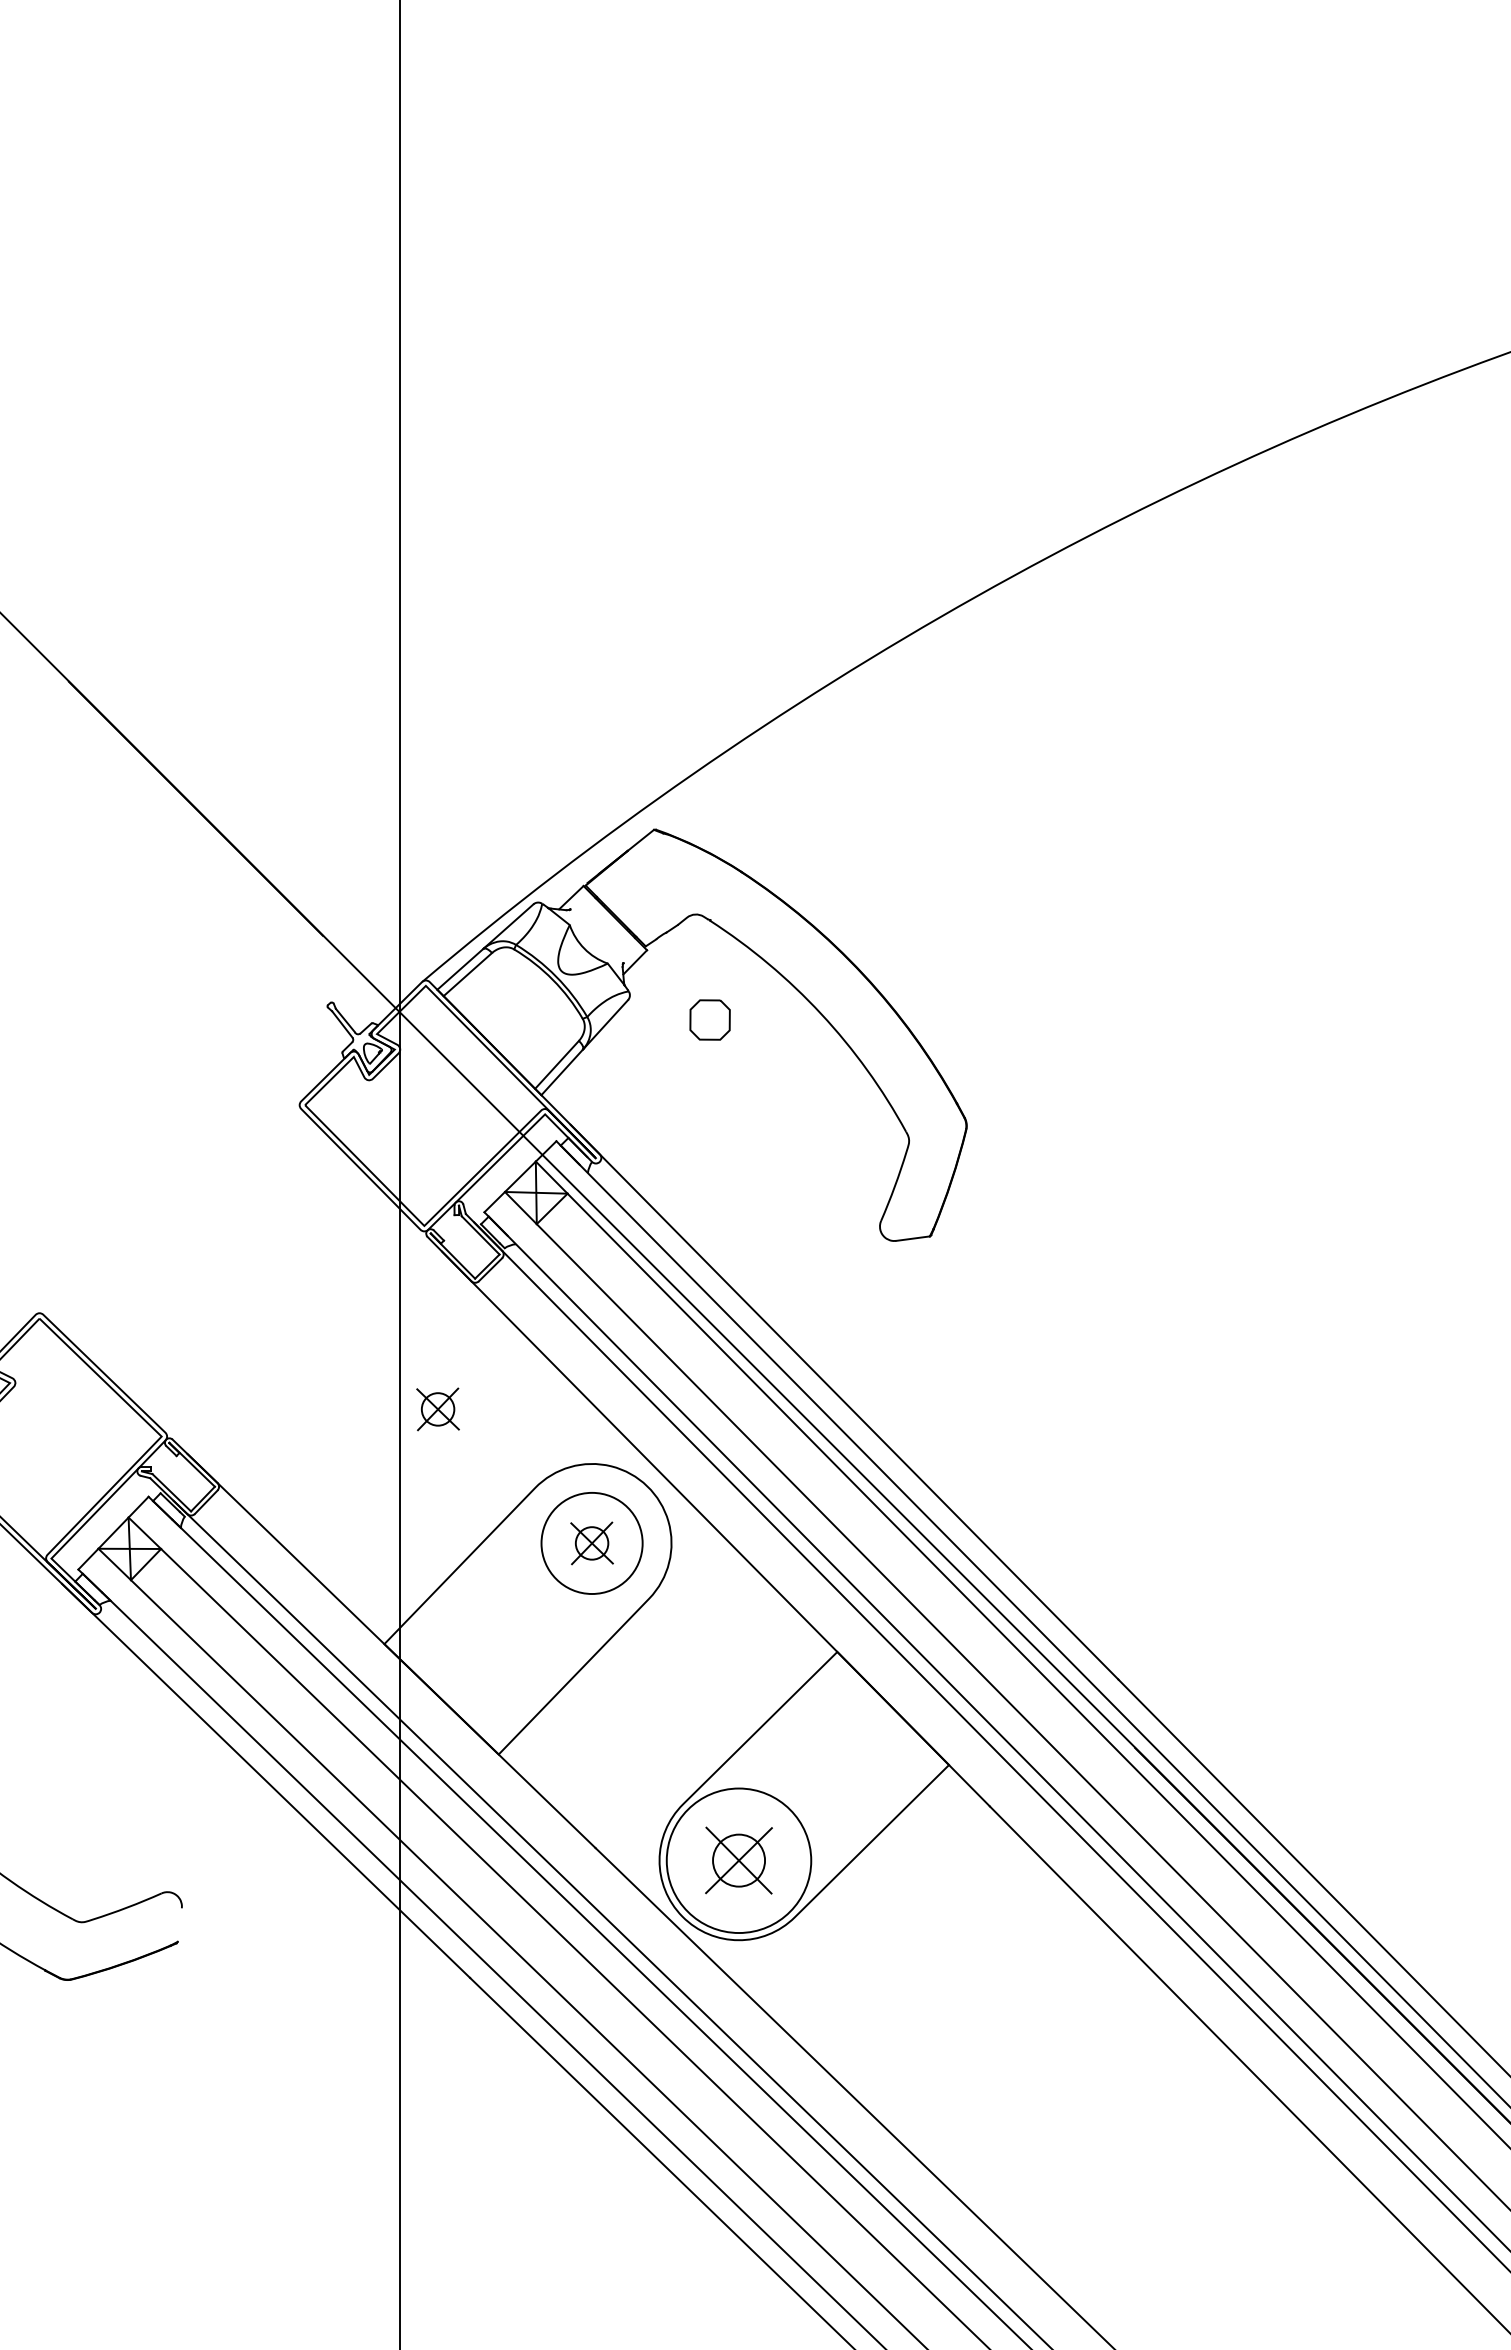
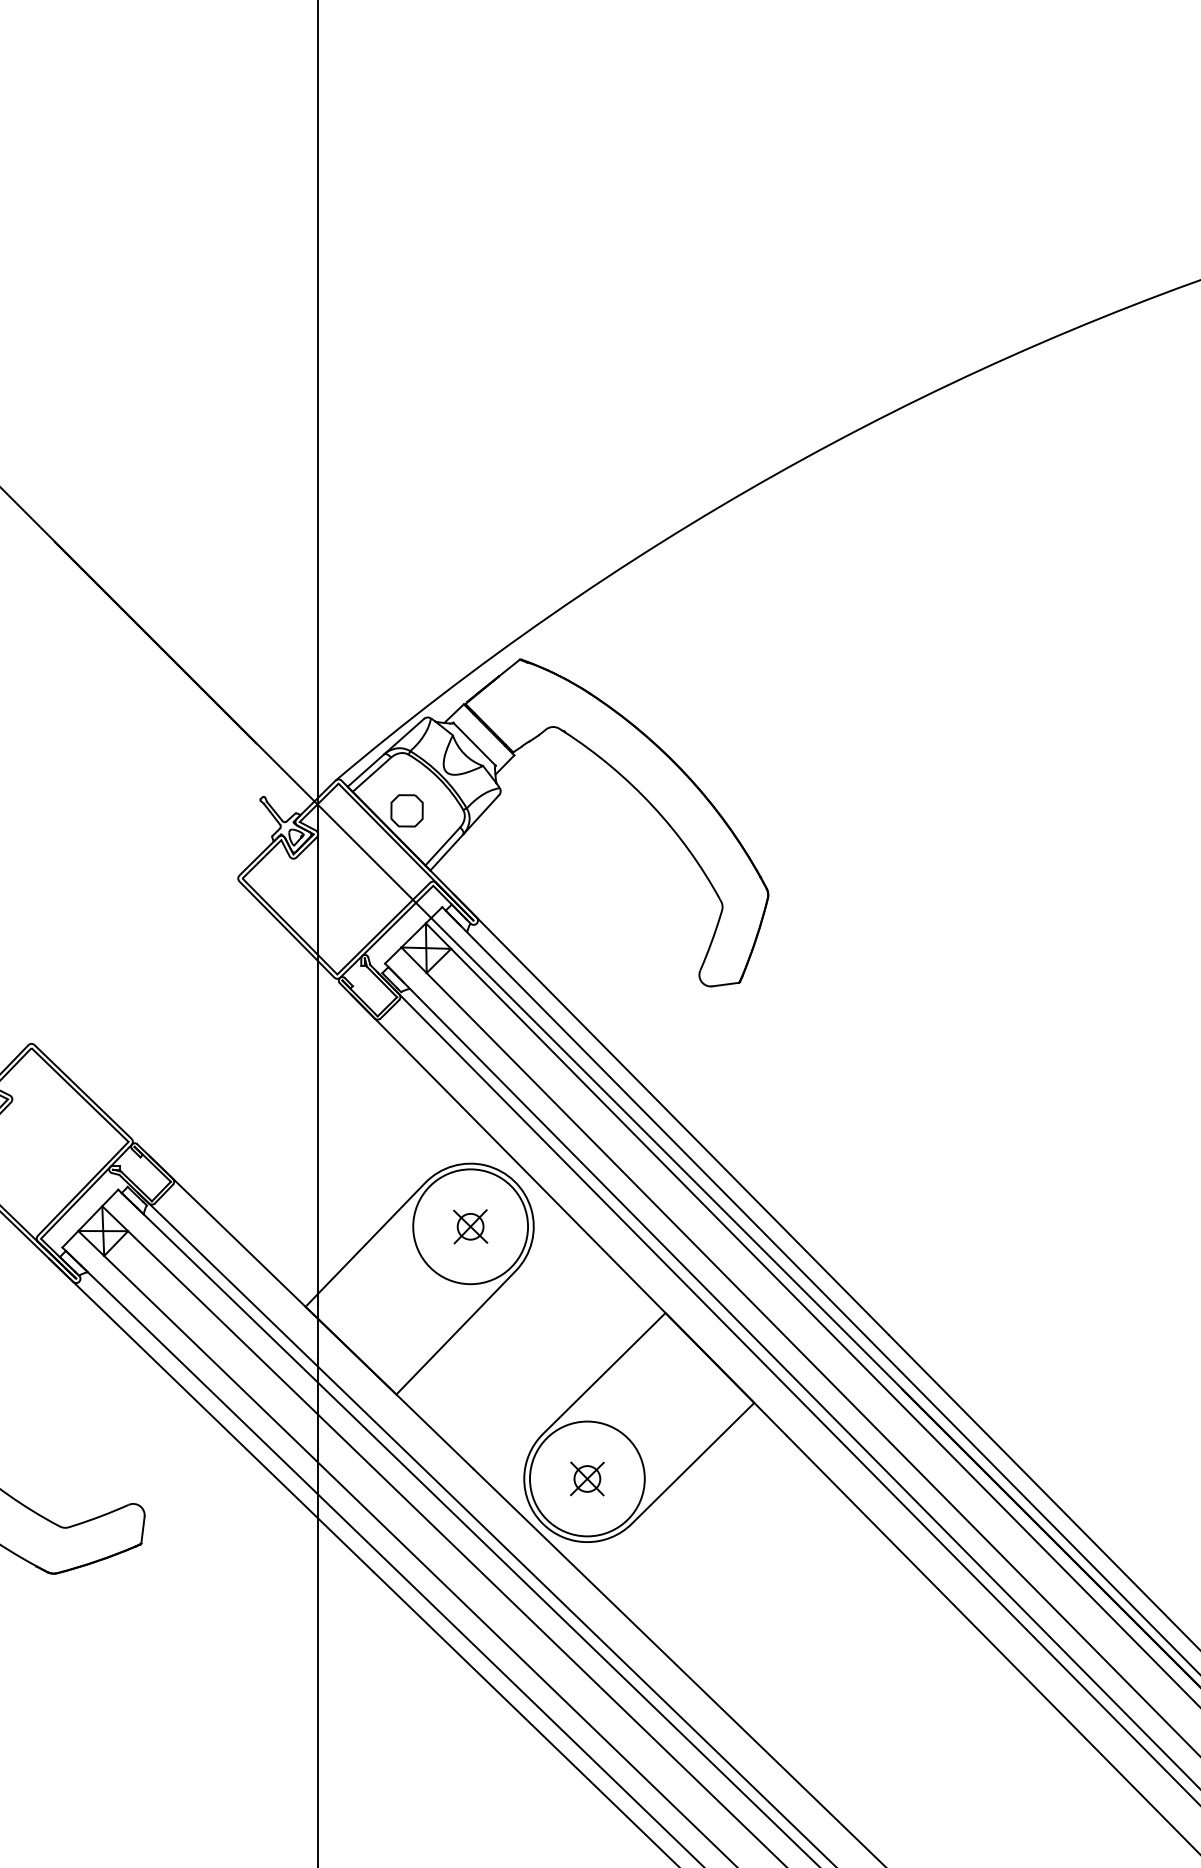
line: (596, 936) -> (474, 744), added
part: (709, 1019) -> (406, 810), moved
part: (437, 1409) -> (347, 1120), removed
circle: (591, 1543) -> (470, 1226), size x1.43
part: (738, 1860) -> (586, 1478), size x0.62
line: (179, 1924) -> (142, 1529), added

